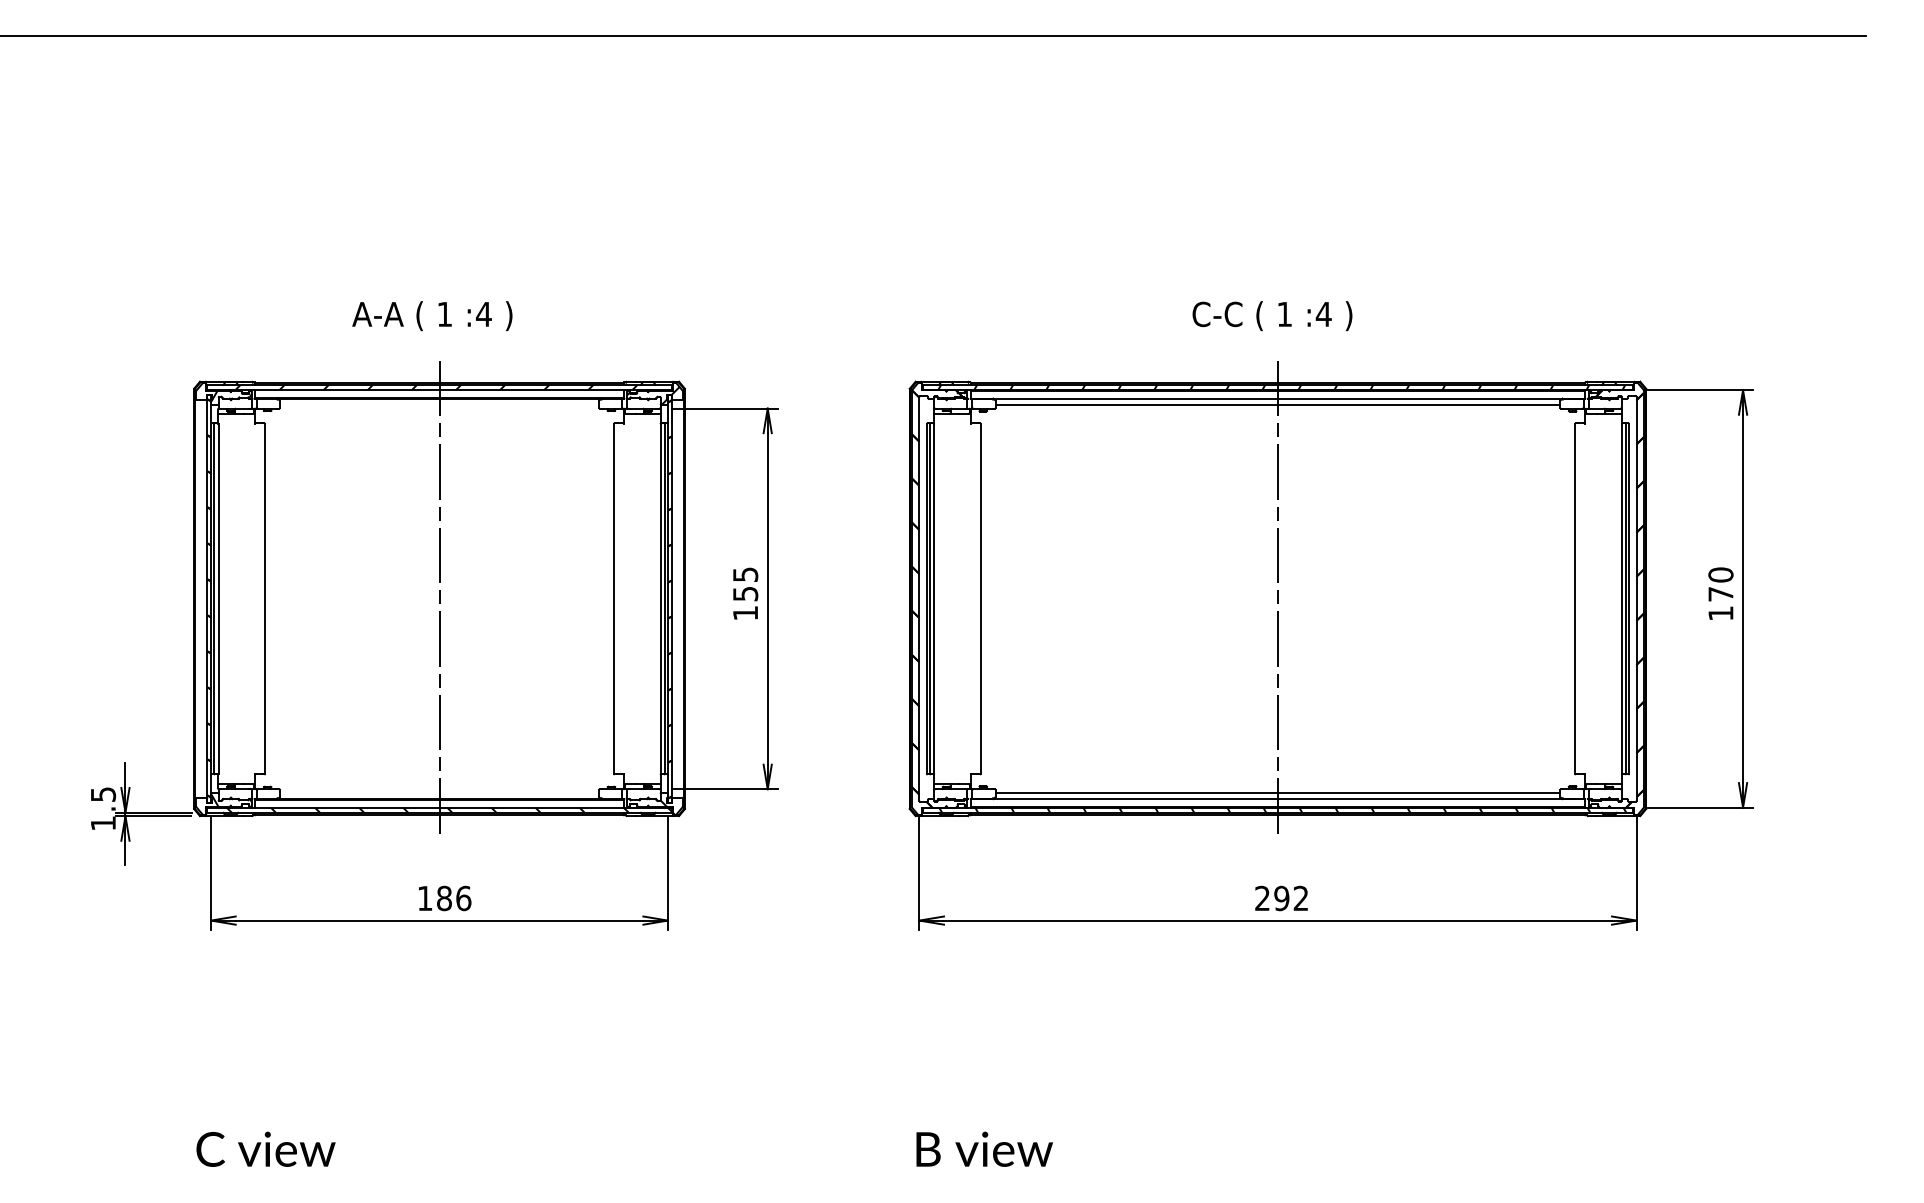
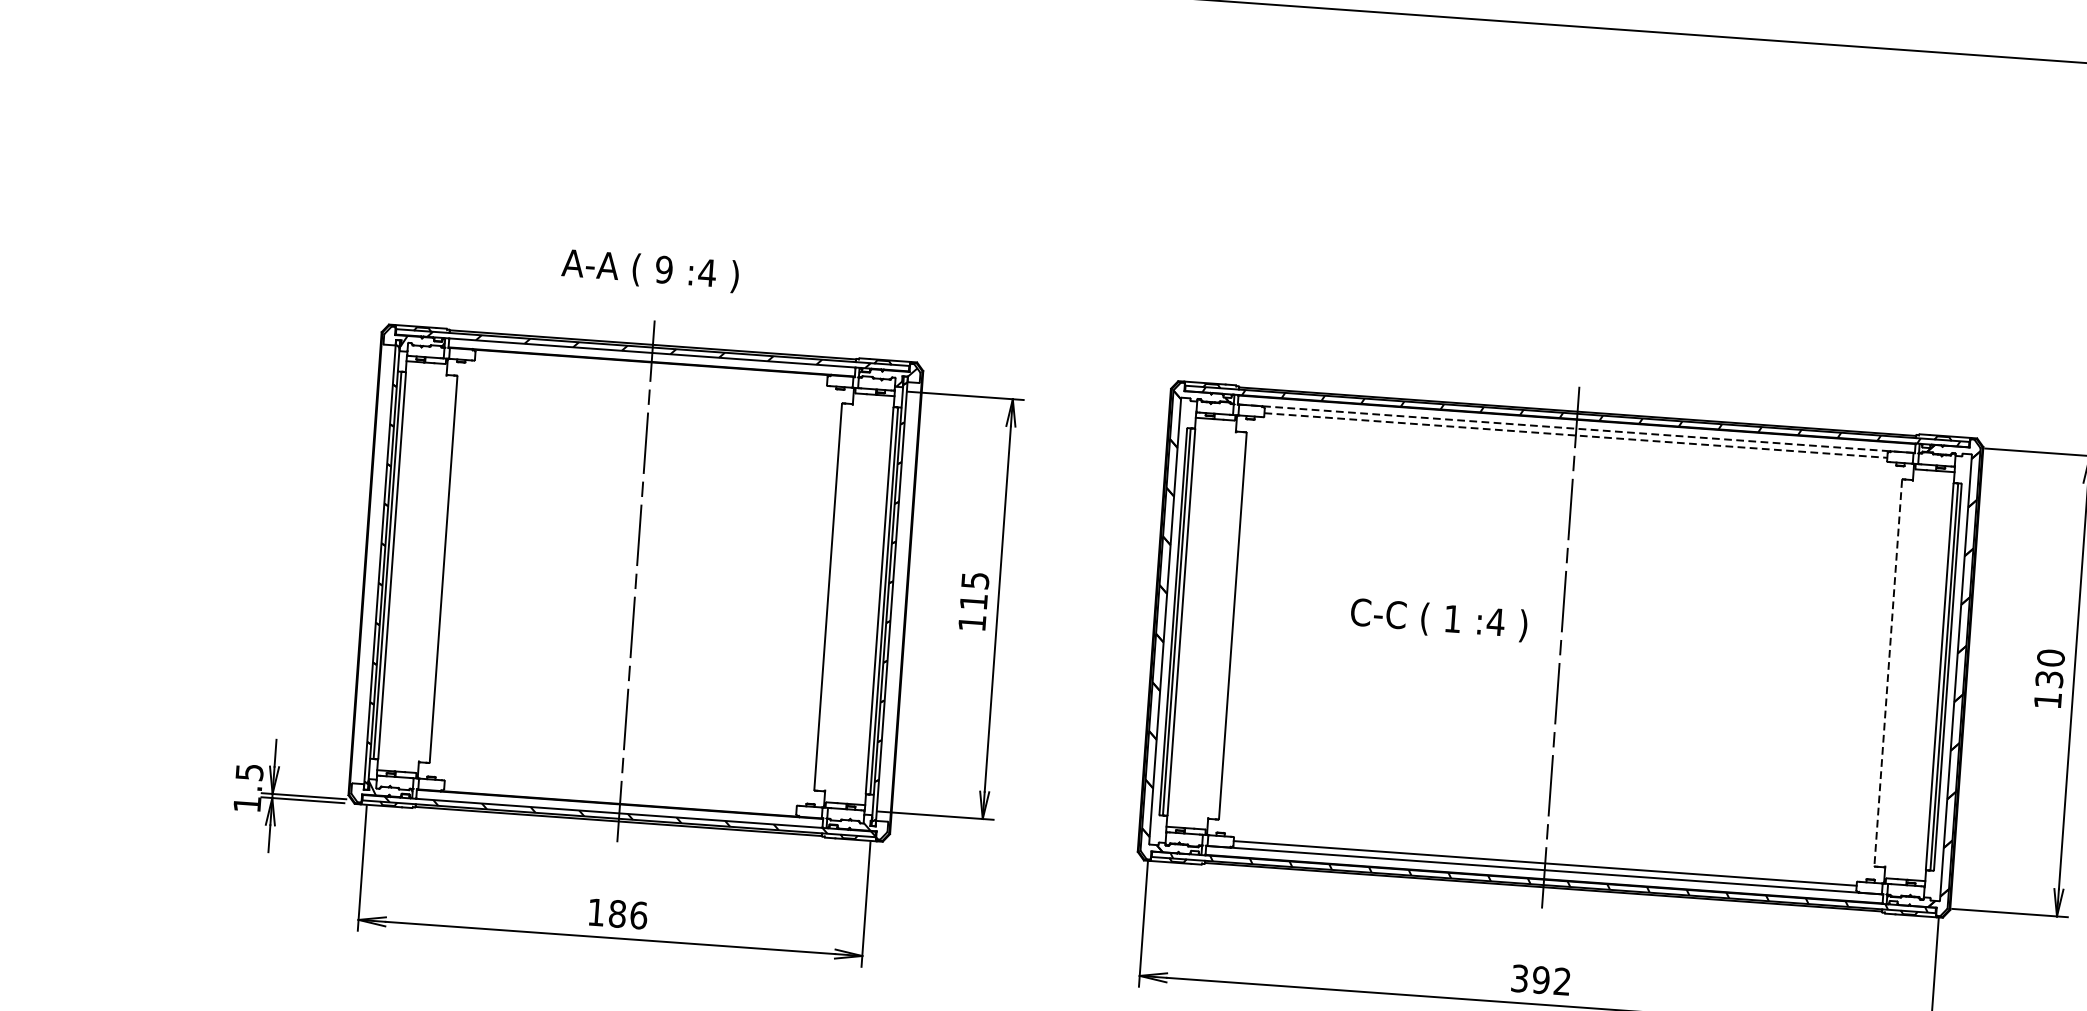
text: (444, 314) -> (663, 269), 1 -> 9
text: (1272, 316) -> (1439, 620), moved
line: (1278, 398) -> (1576, 428), solid -> dashed
line: (1278, 404) -> (1576, 435), solid -> dashed
text: (745, 594) -> (973, 602), 155 -> 115
text: (1720, 594) -> (2048, 679), 170 -> 130
line: (1575, 598) -> (1888, 672), solid -> dashed
text: (1262, 898) -> (1519, 978), 292 -> 392

